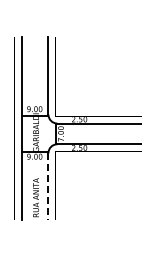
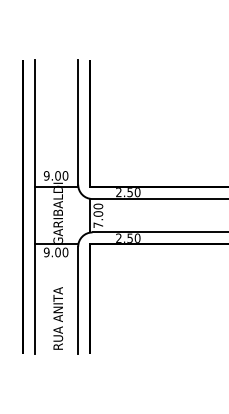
line: (48, 186) -> (78, 300), dashed -> solid

